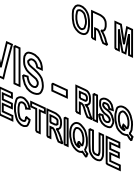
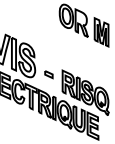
part: (59, 90) -> (48, 74), size x0.62

